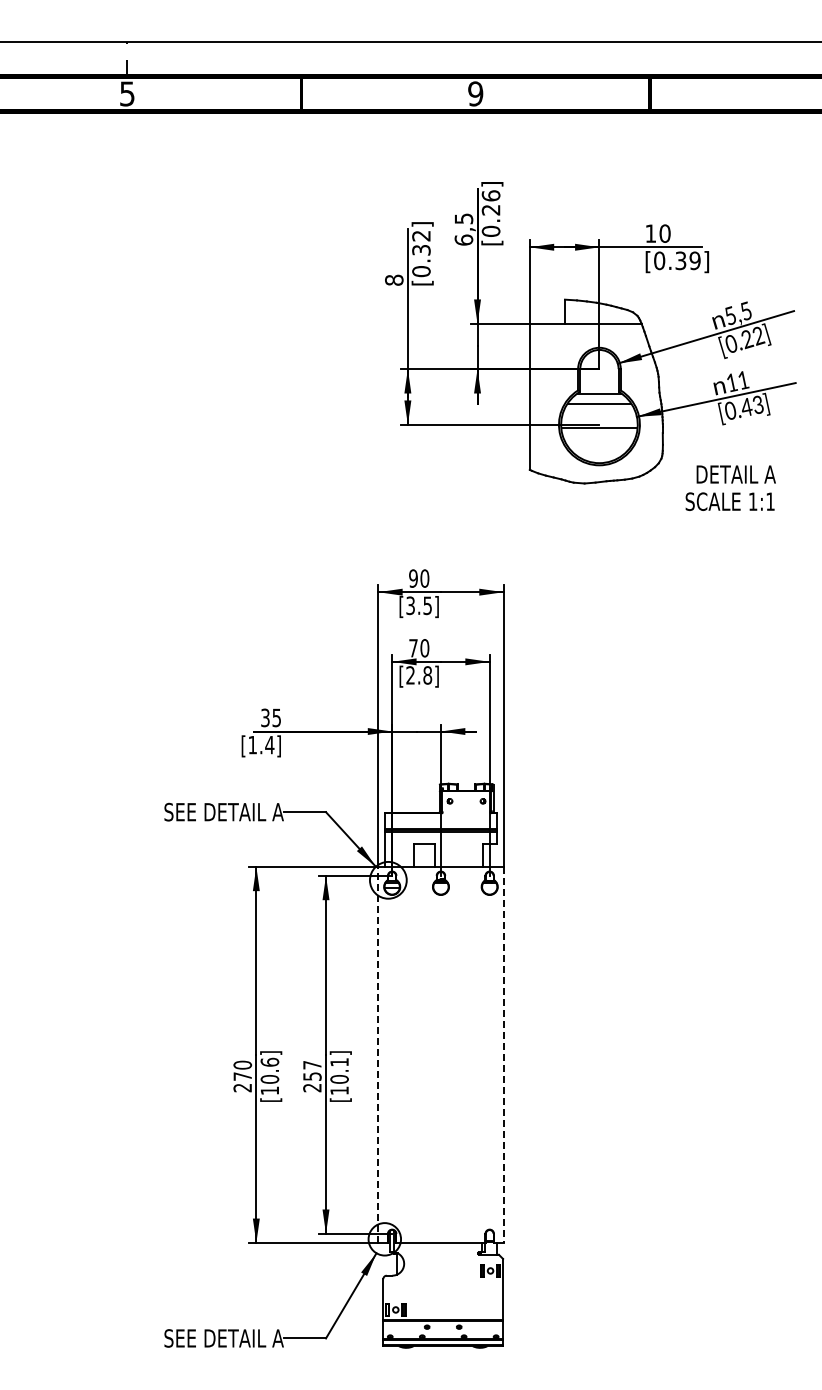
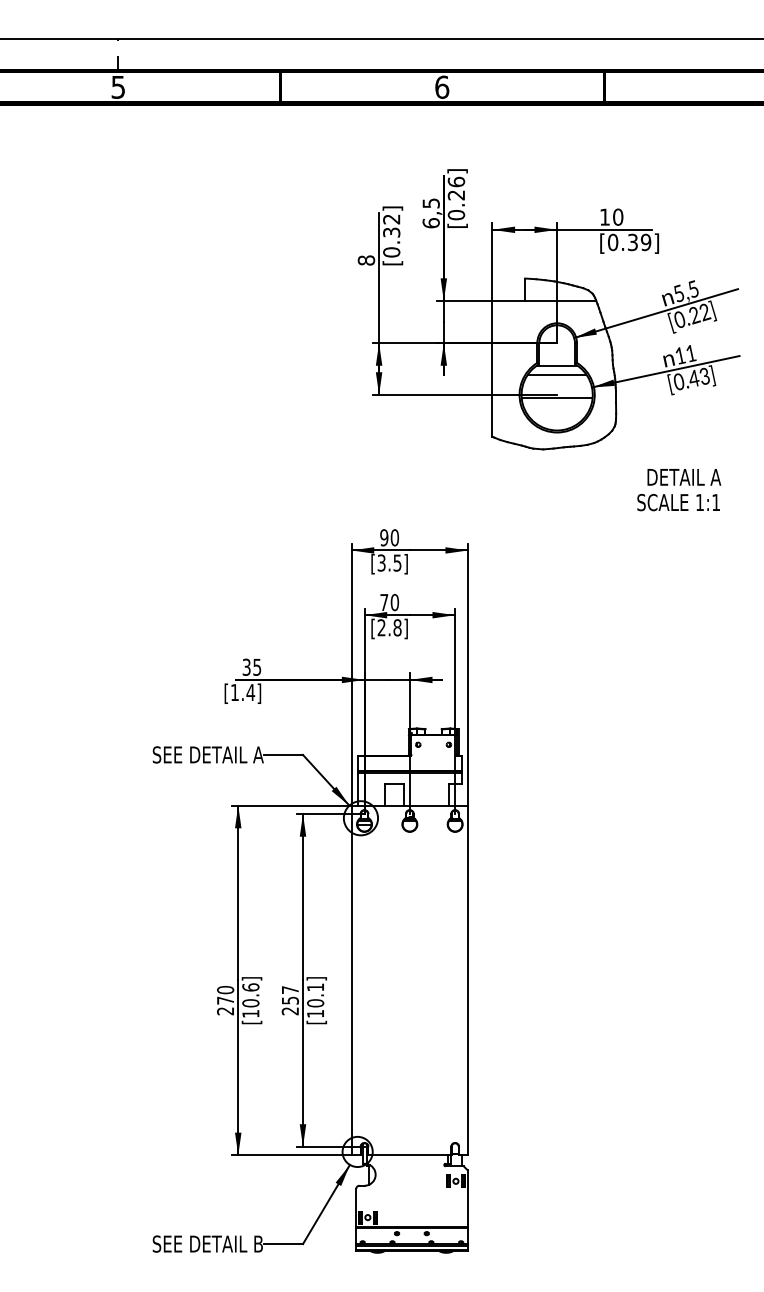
text: (475, 93) -> (441, 86), 9 -> 6
text: (730, 487) -> (678, 489), moved
line: (378, 1054) -> (351, 980), dashed -> solid
line: (503, 1055) -> (467, 981), dashed -> solid
text: (277, 1338) -> (257, 1244), SEE DETAIL A -> SEE DETAIL B

